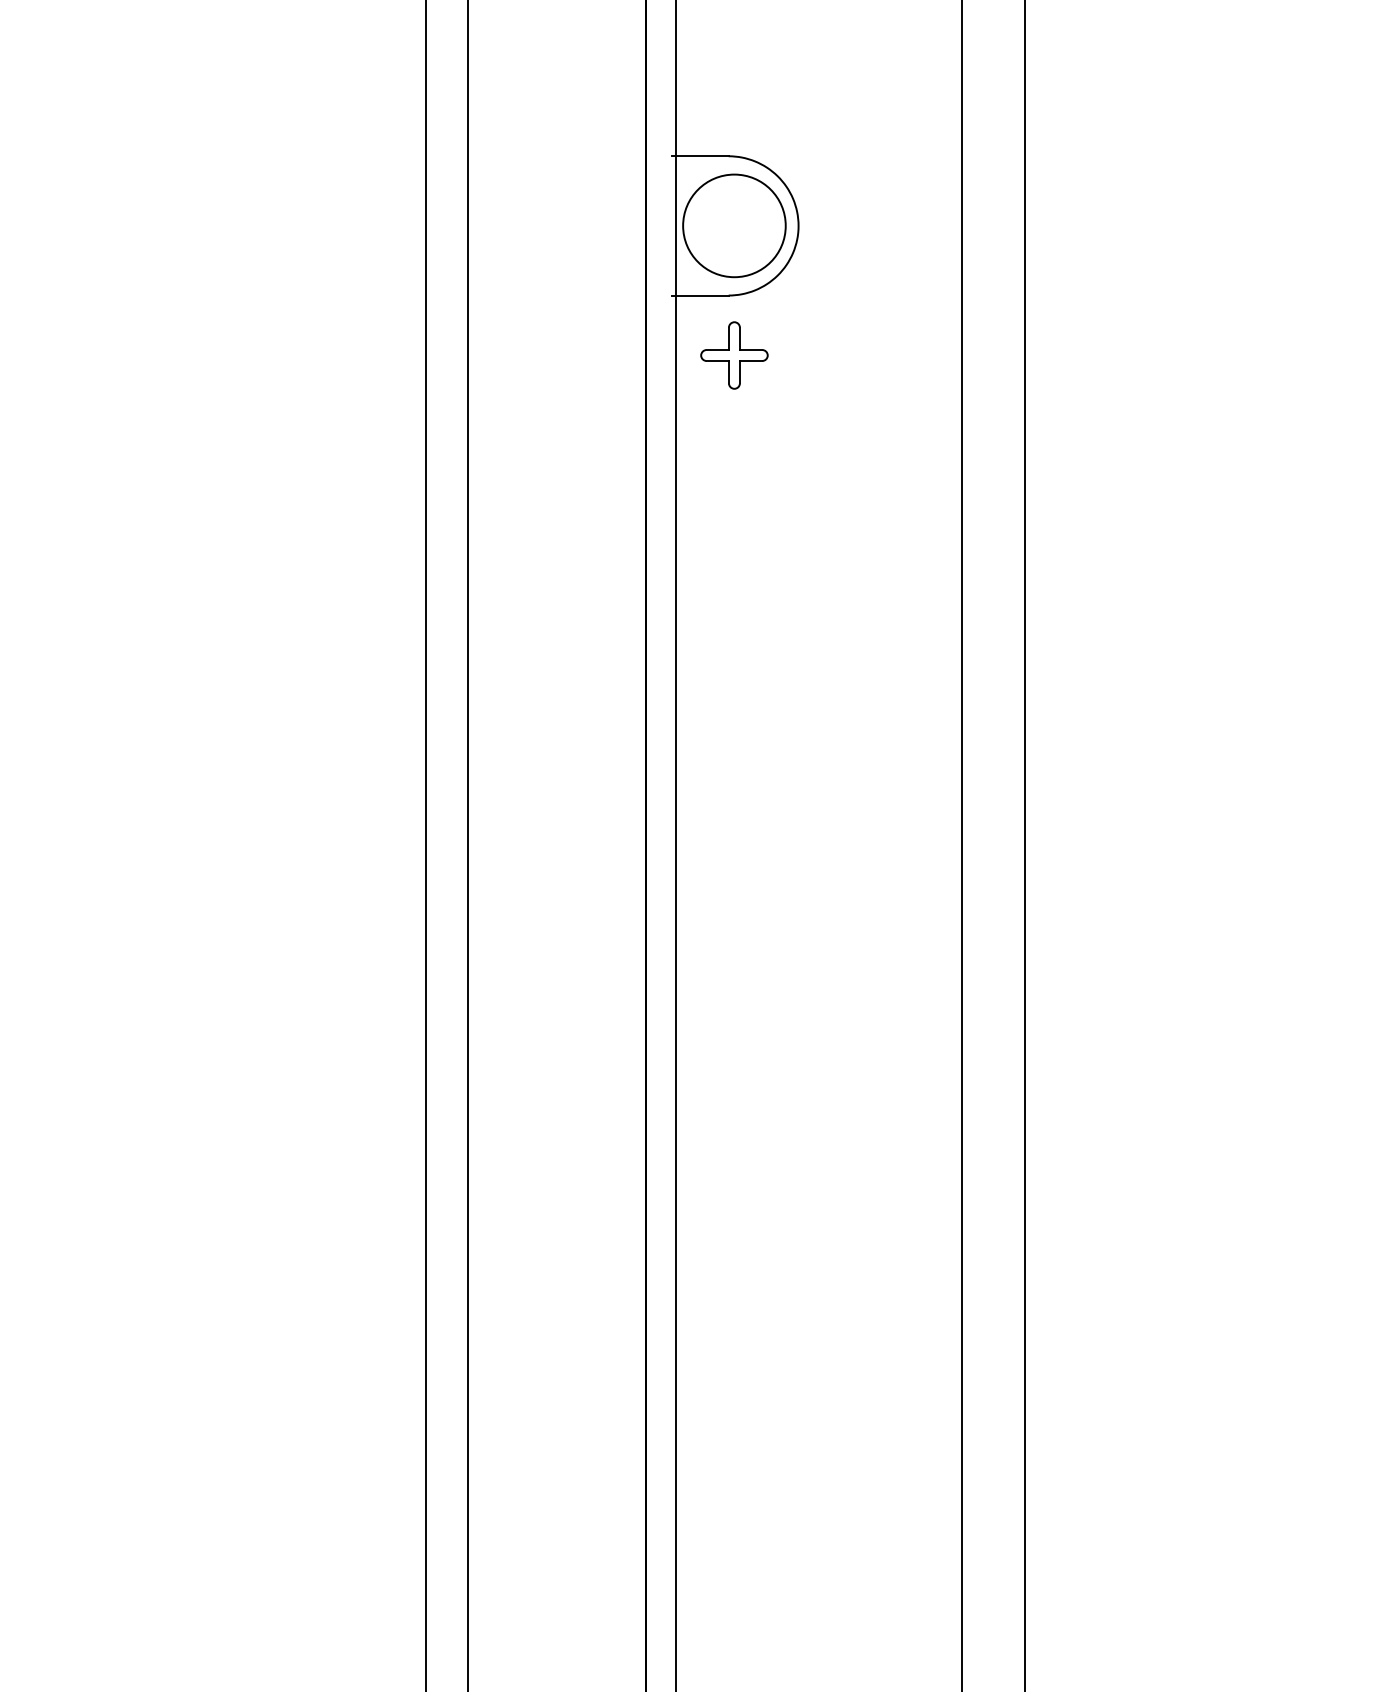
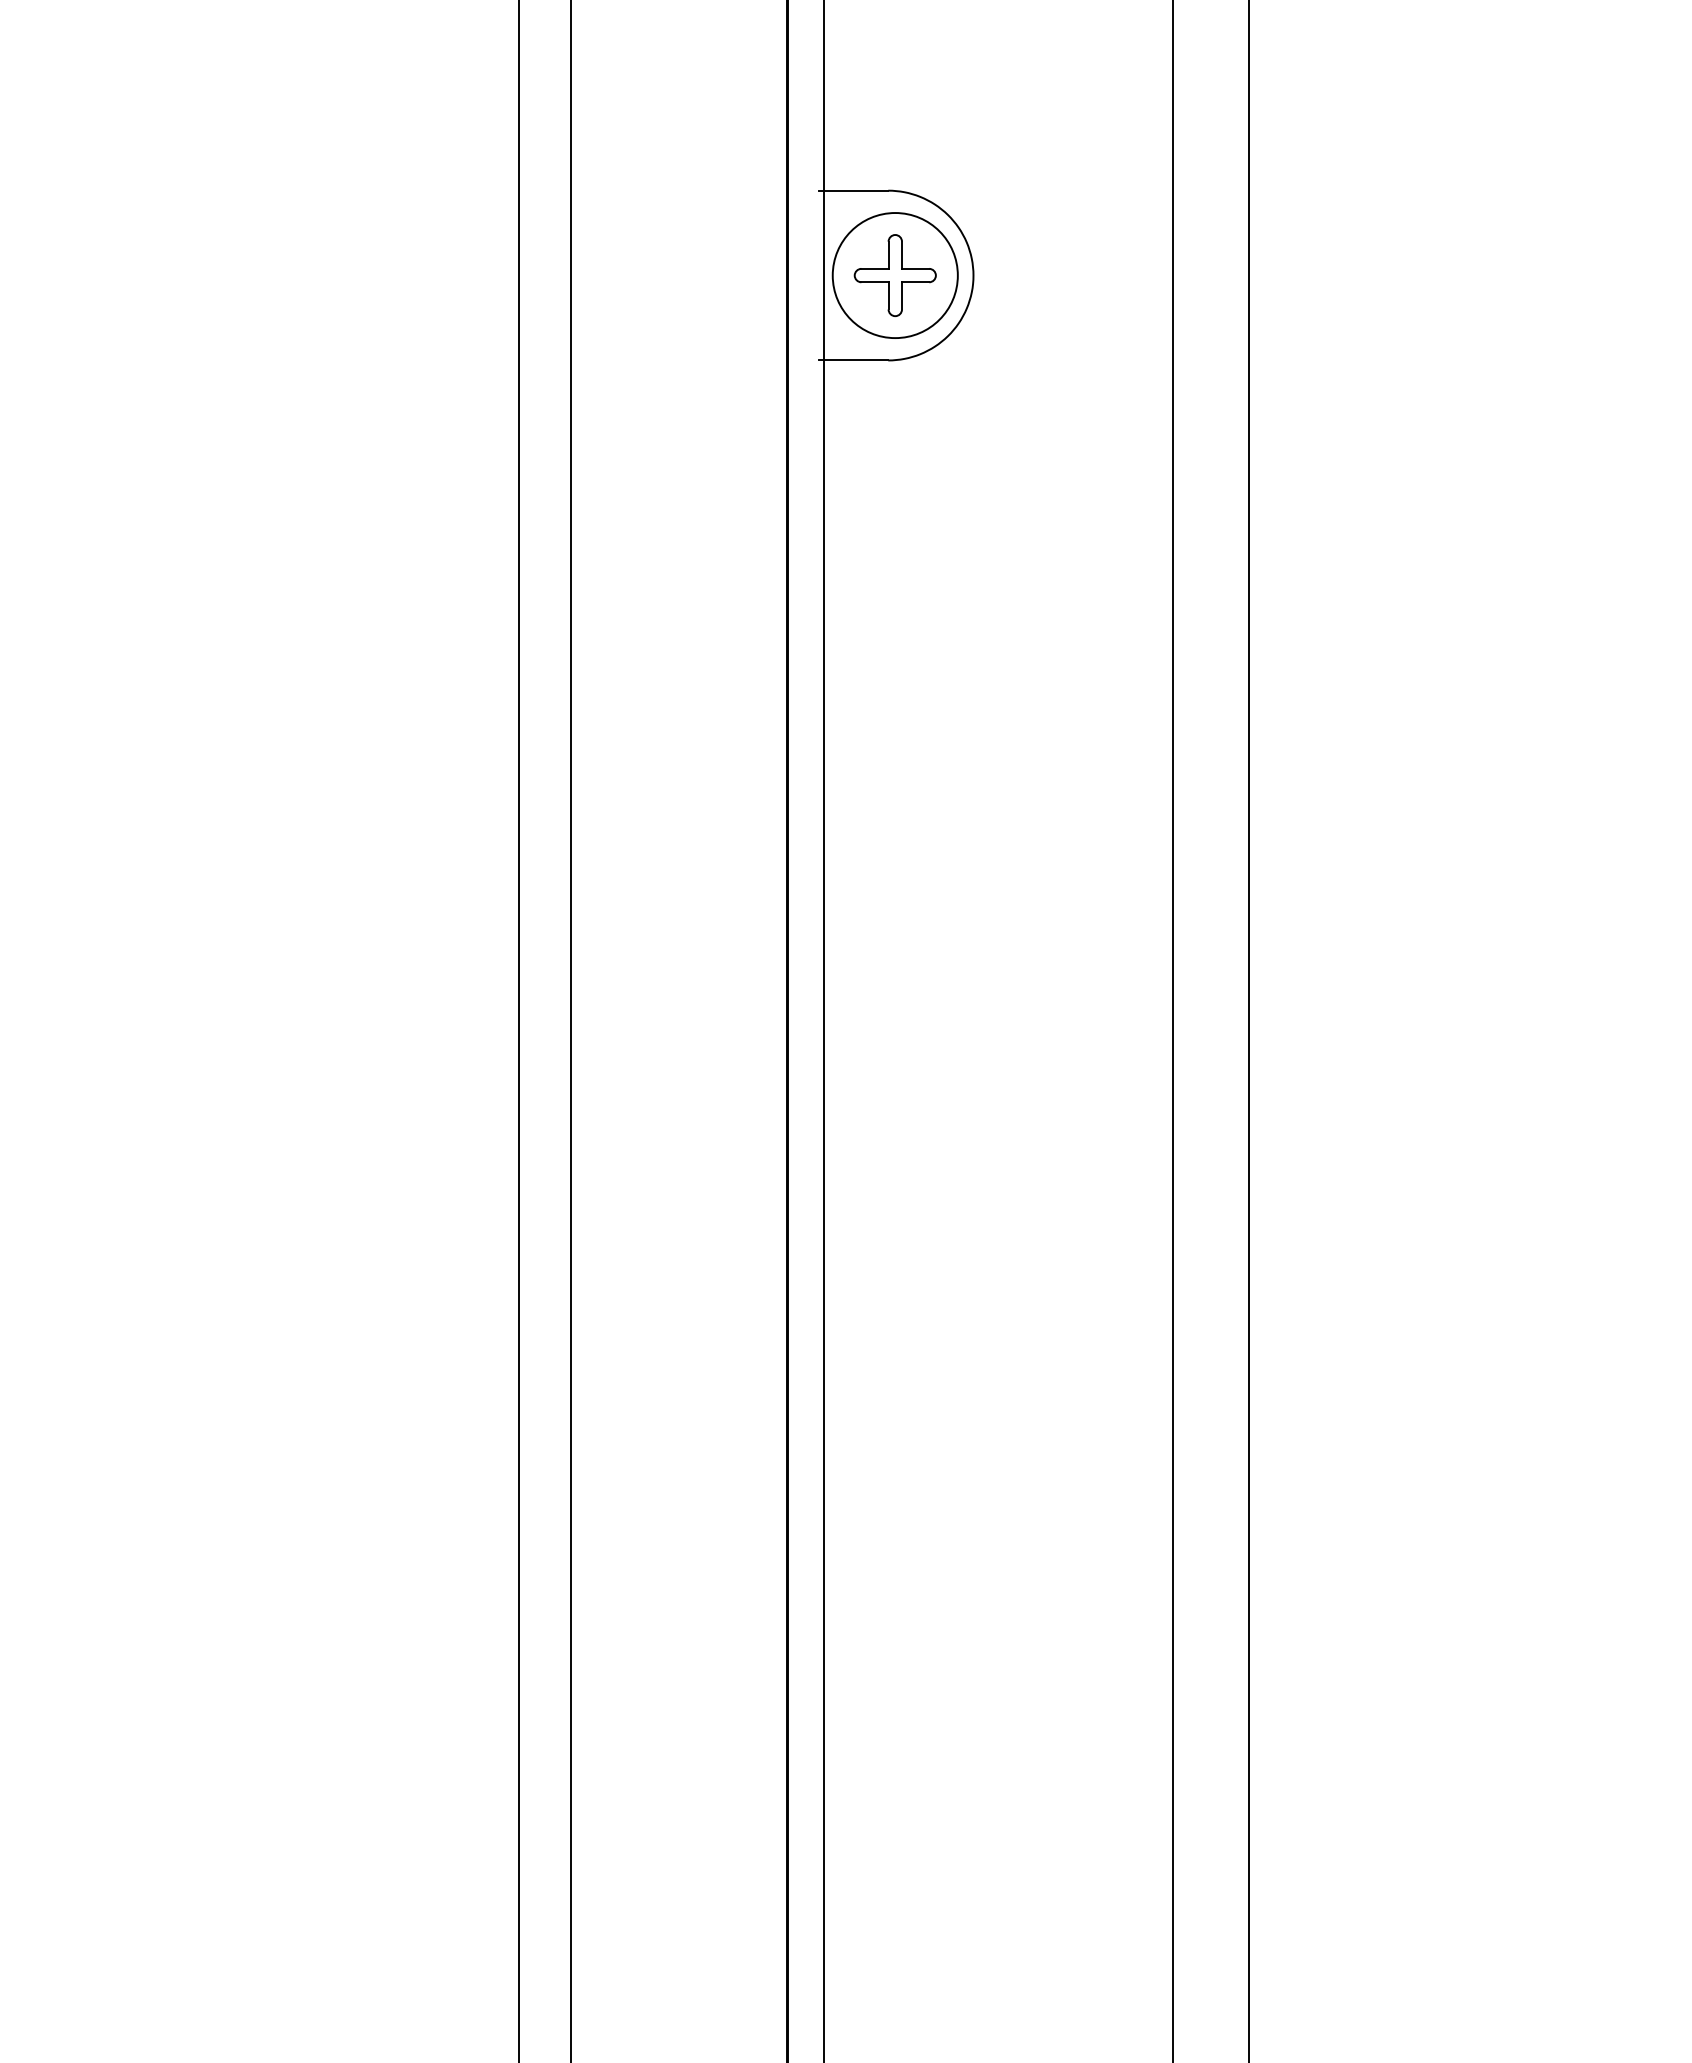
part: (733, 355) -> (894, 275), moved

